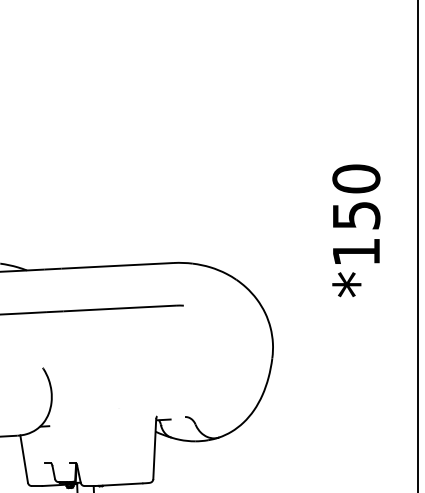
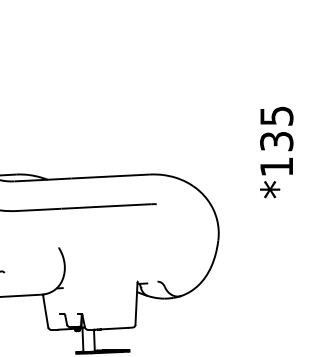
text: (356, 196) -> (276, 128), *150 -> *135

